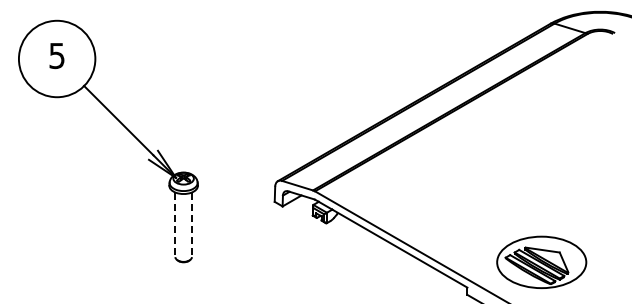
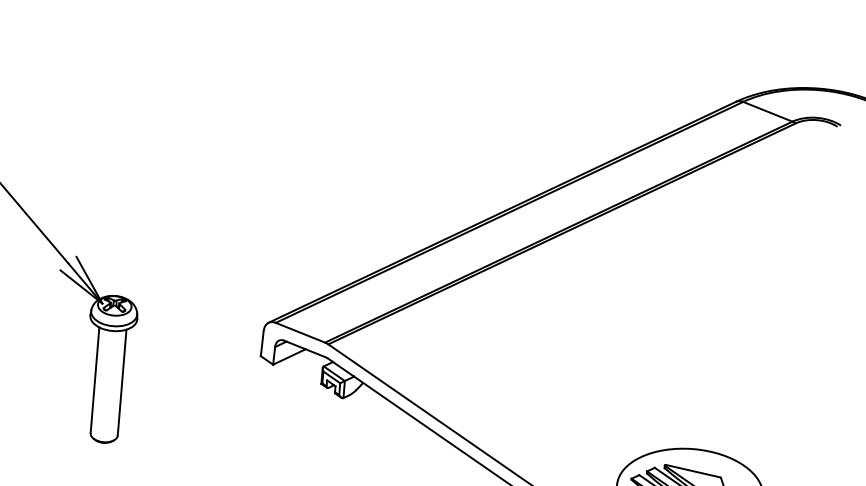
line: (175, 225) -> (95, 381), dashed -> solid
line: (191, 225) -> (121, 383), dashed -> solid

